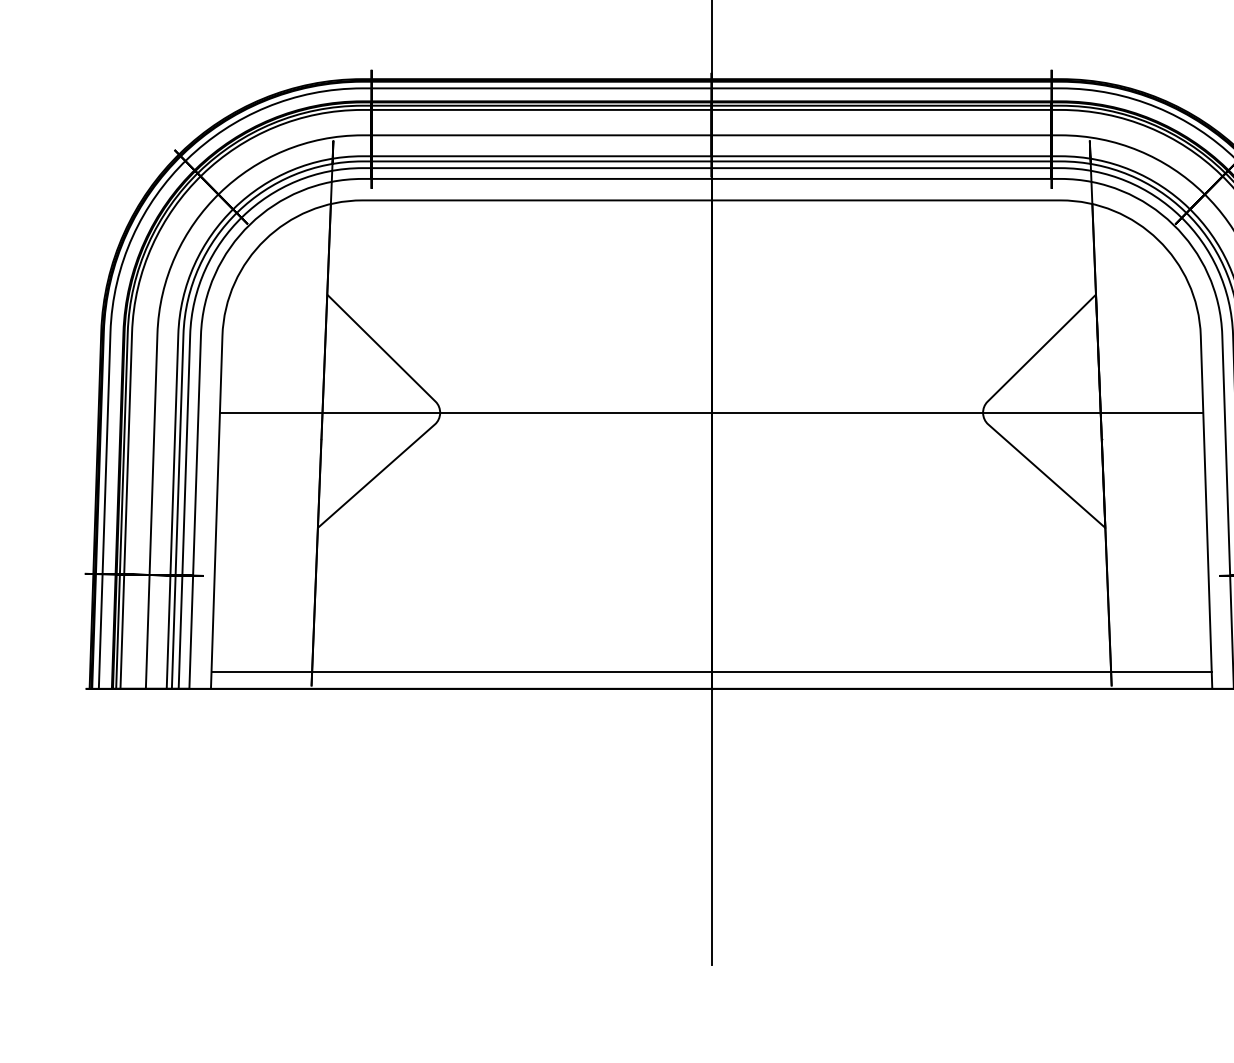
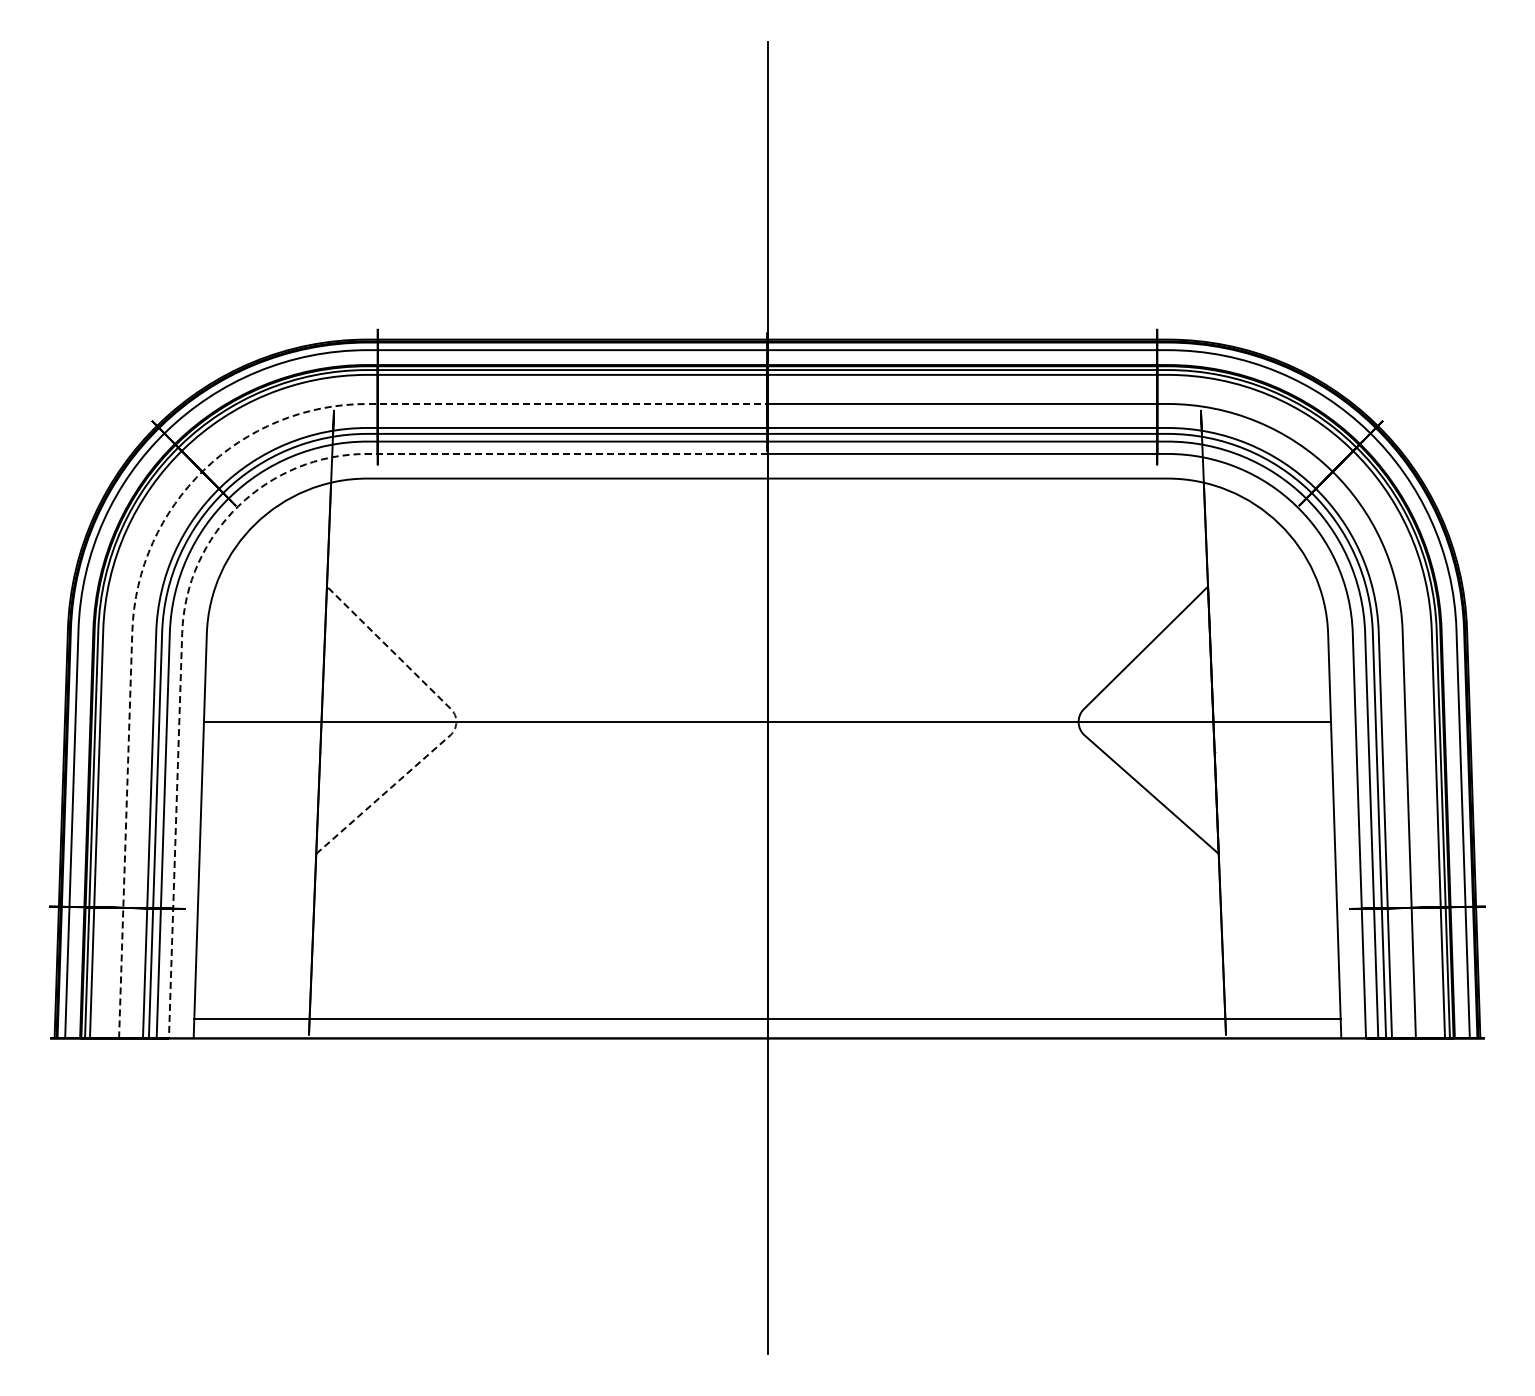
line: (217, 195) -> (201, 472), solid -> dashed
line: (249, 225) -> (237, 507), solid -> dashed
line: (440, 414) -> (456, 724), solid -> dashed

